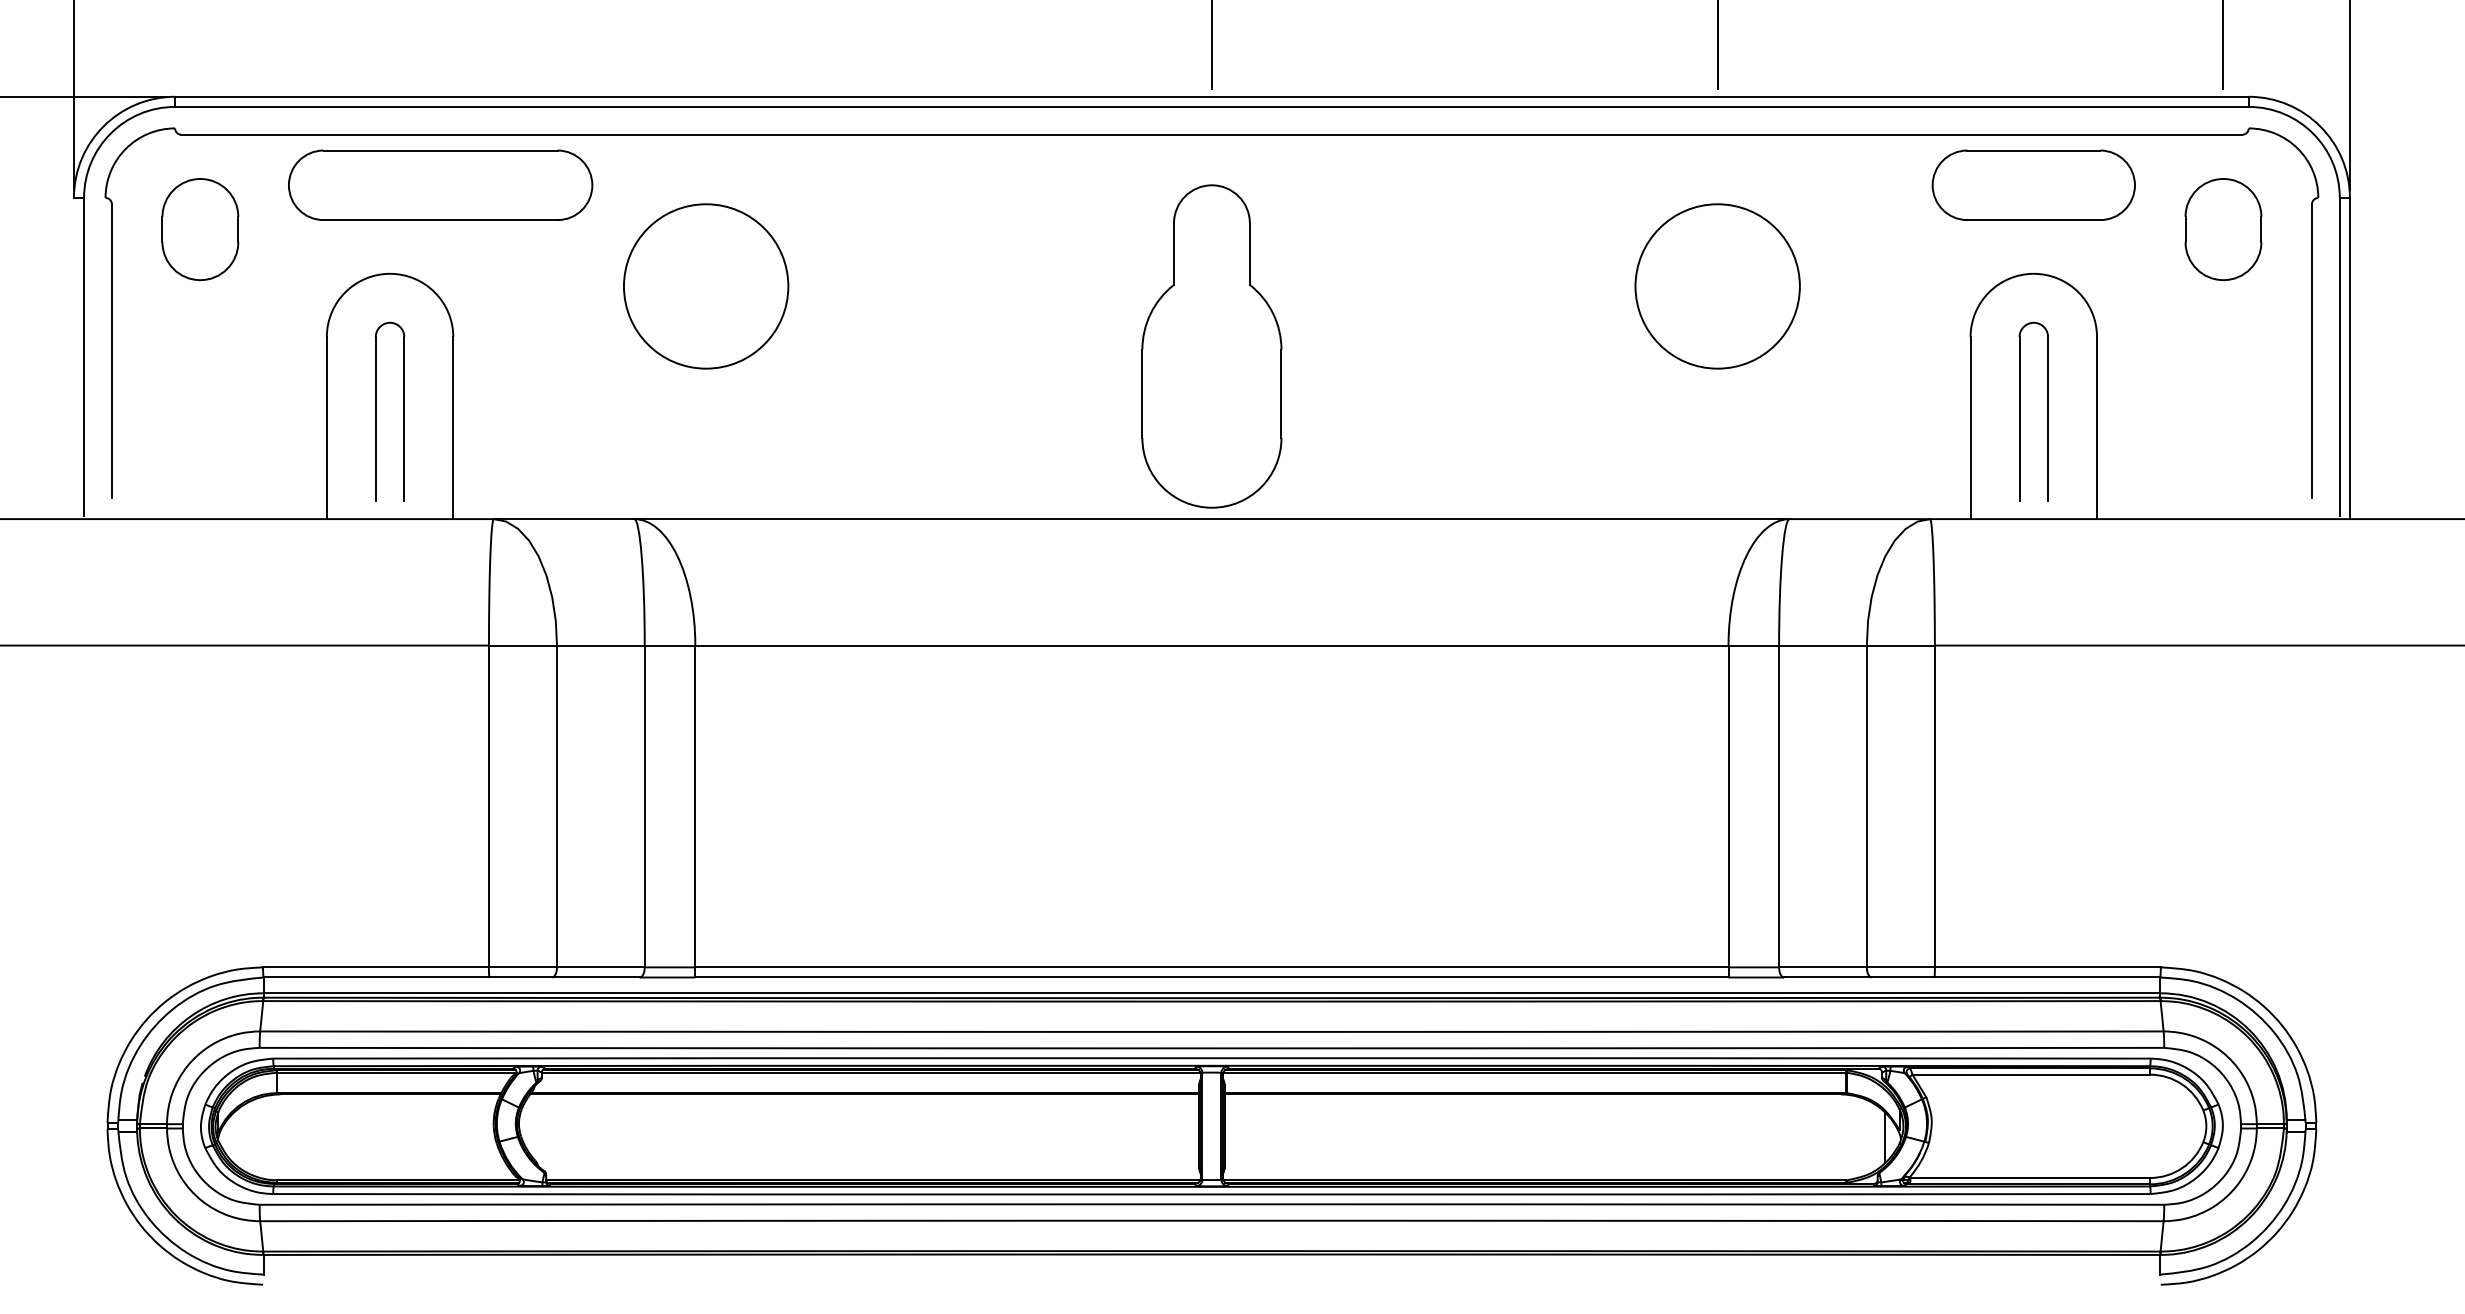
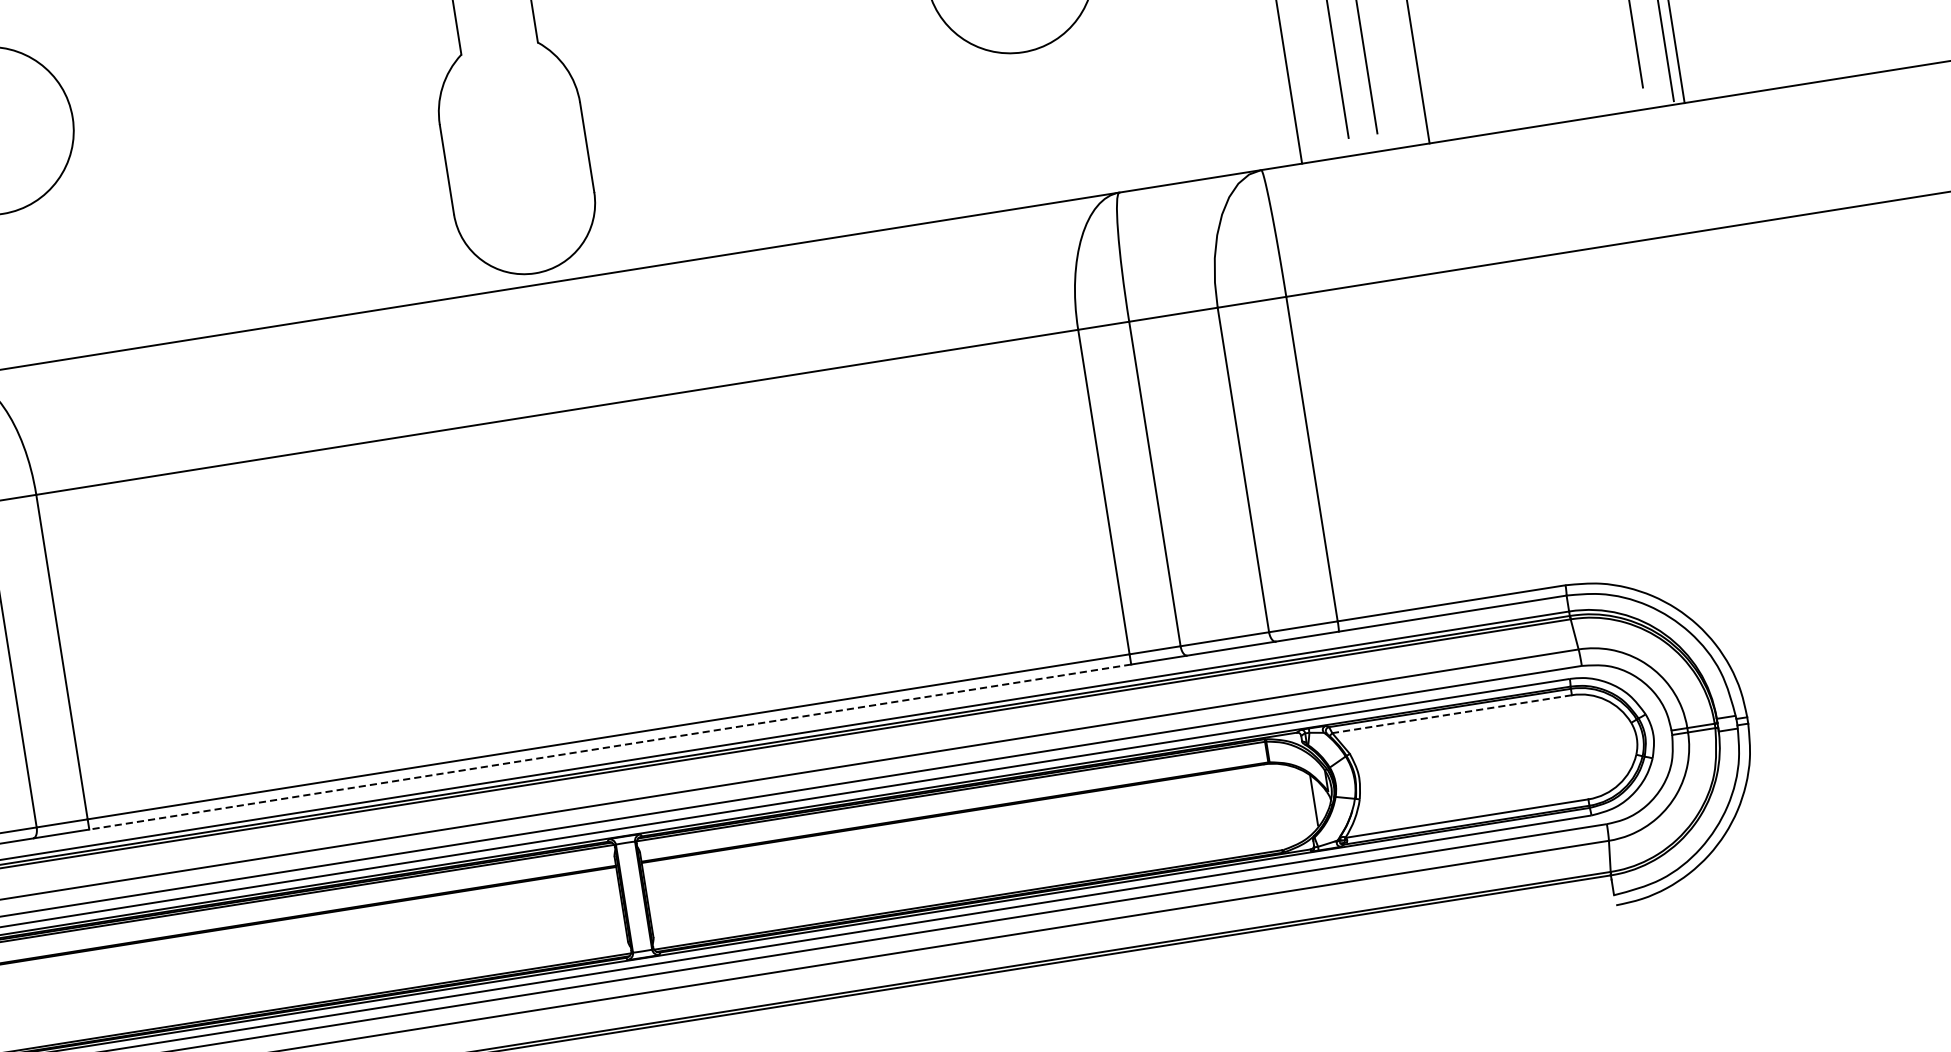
line: (1211, 977) -> (609, 747), solid -> dashed
line: (2031, 1074) -> (1452, 713), solid -> dashed

